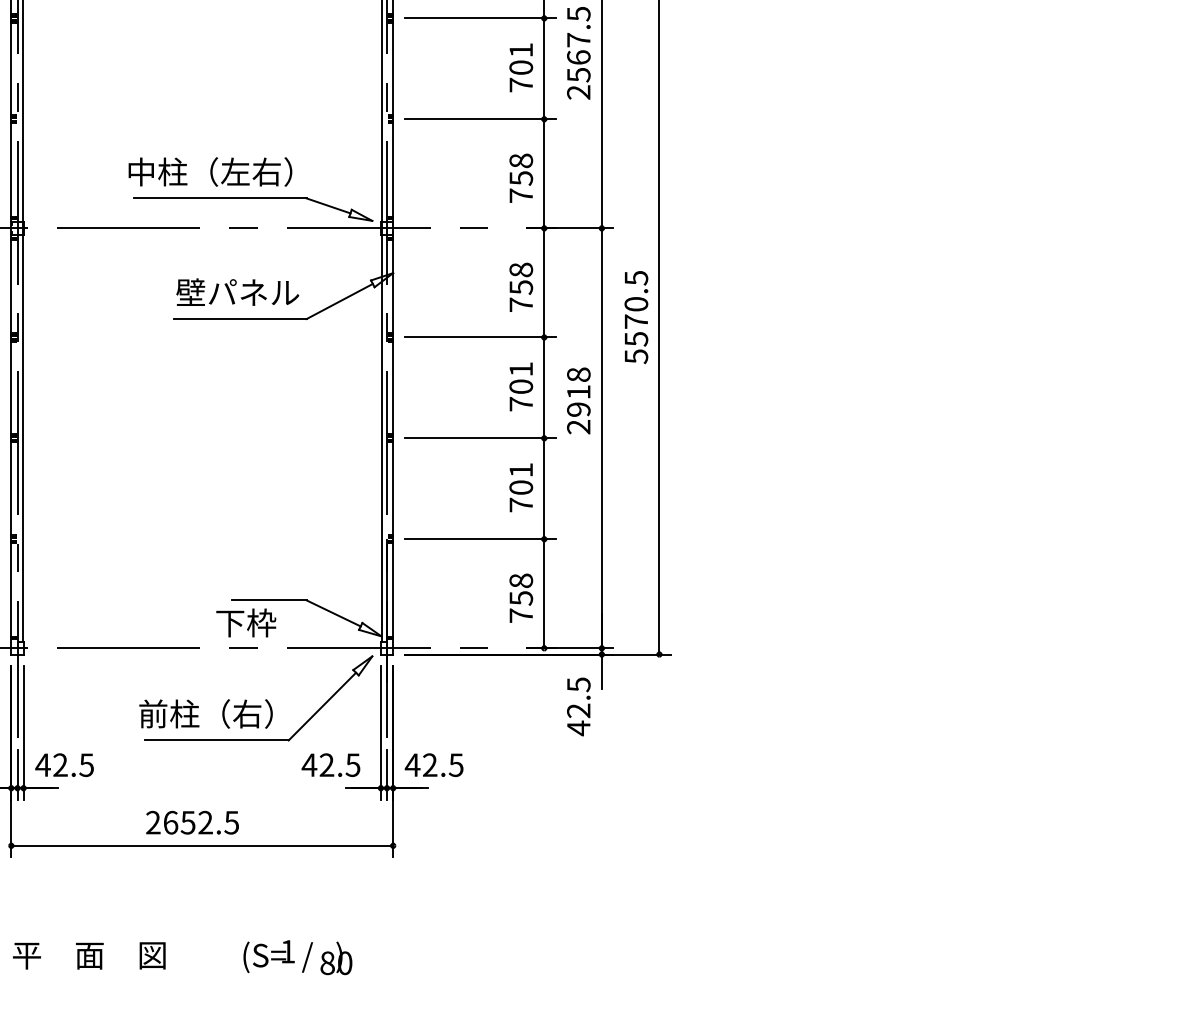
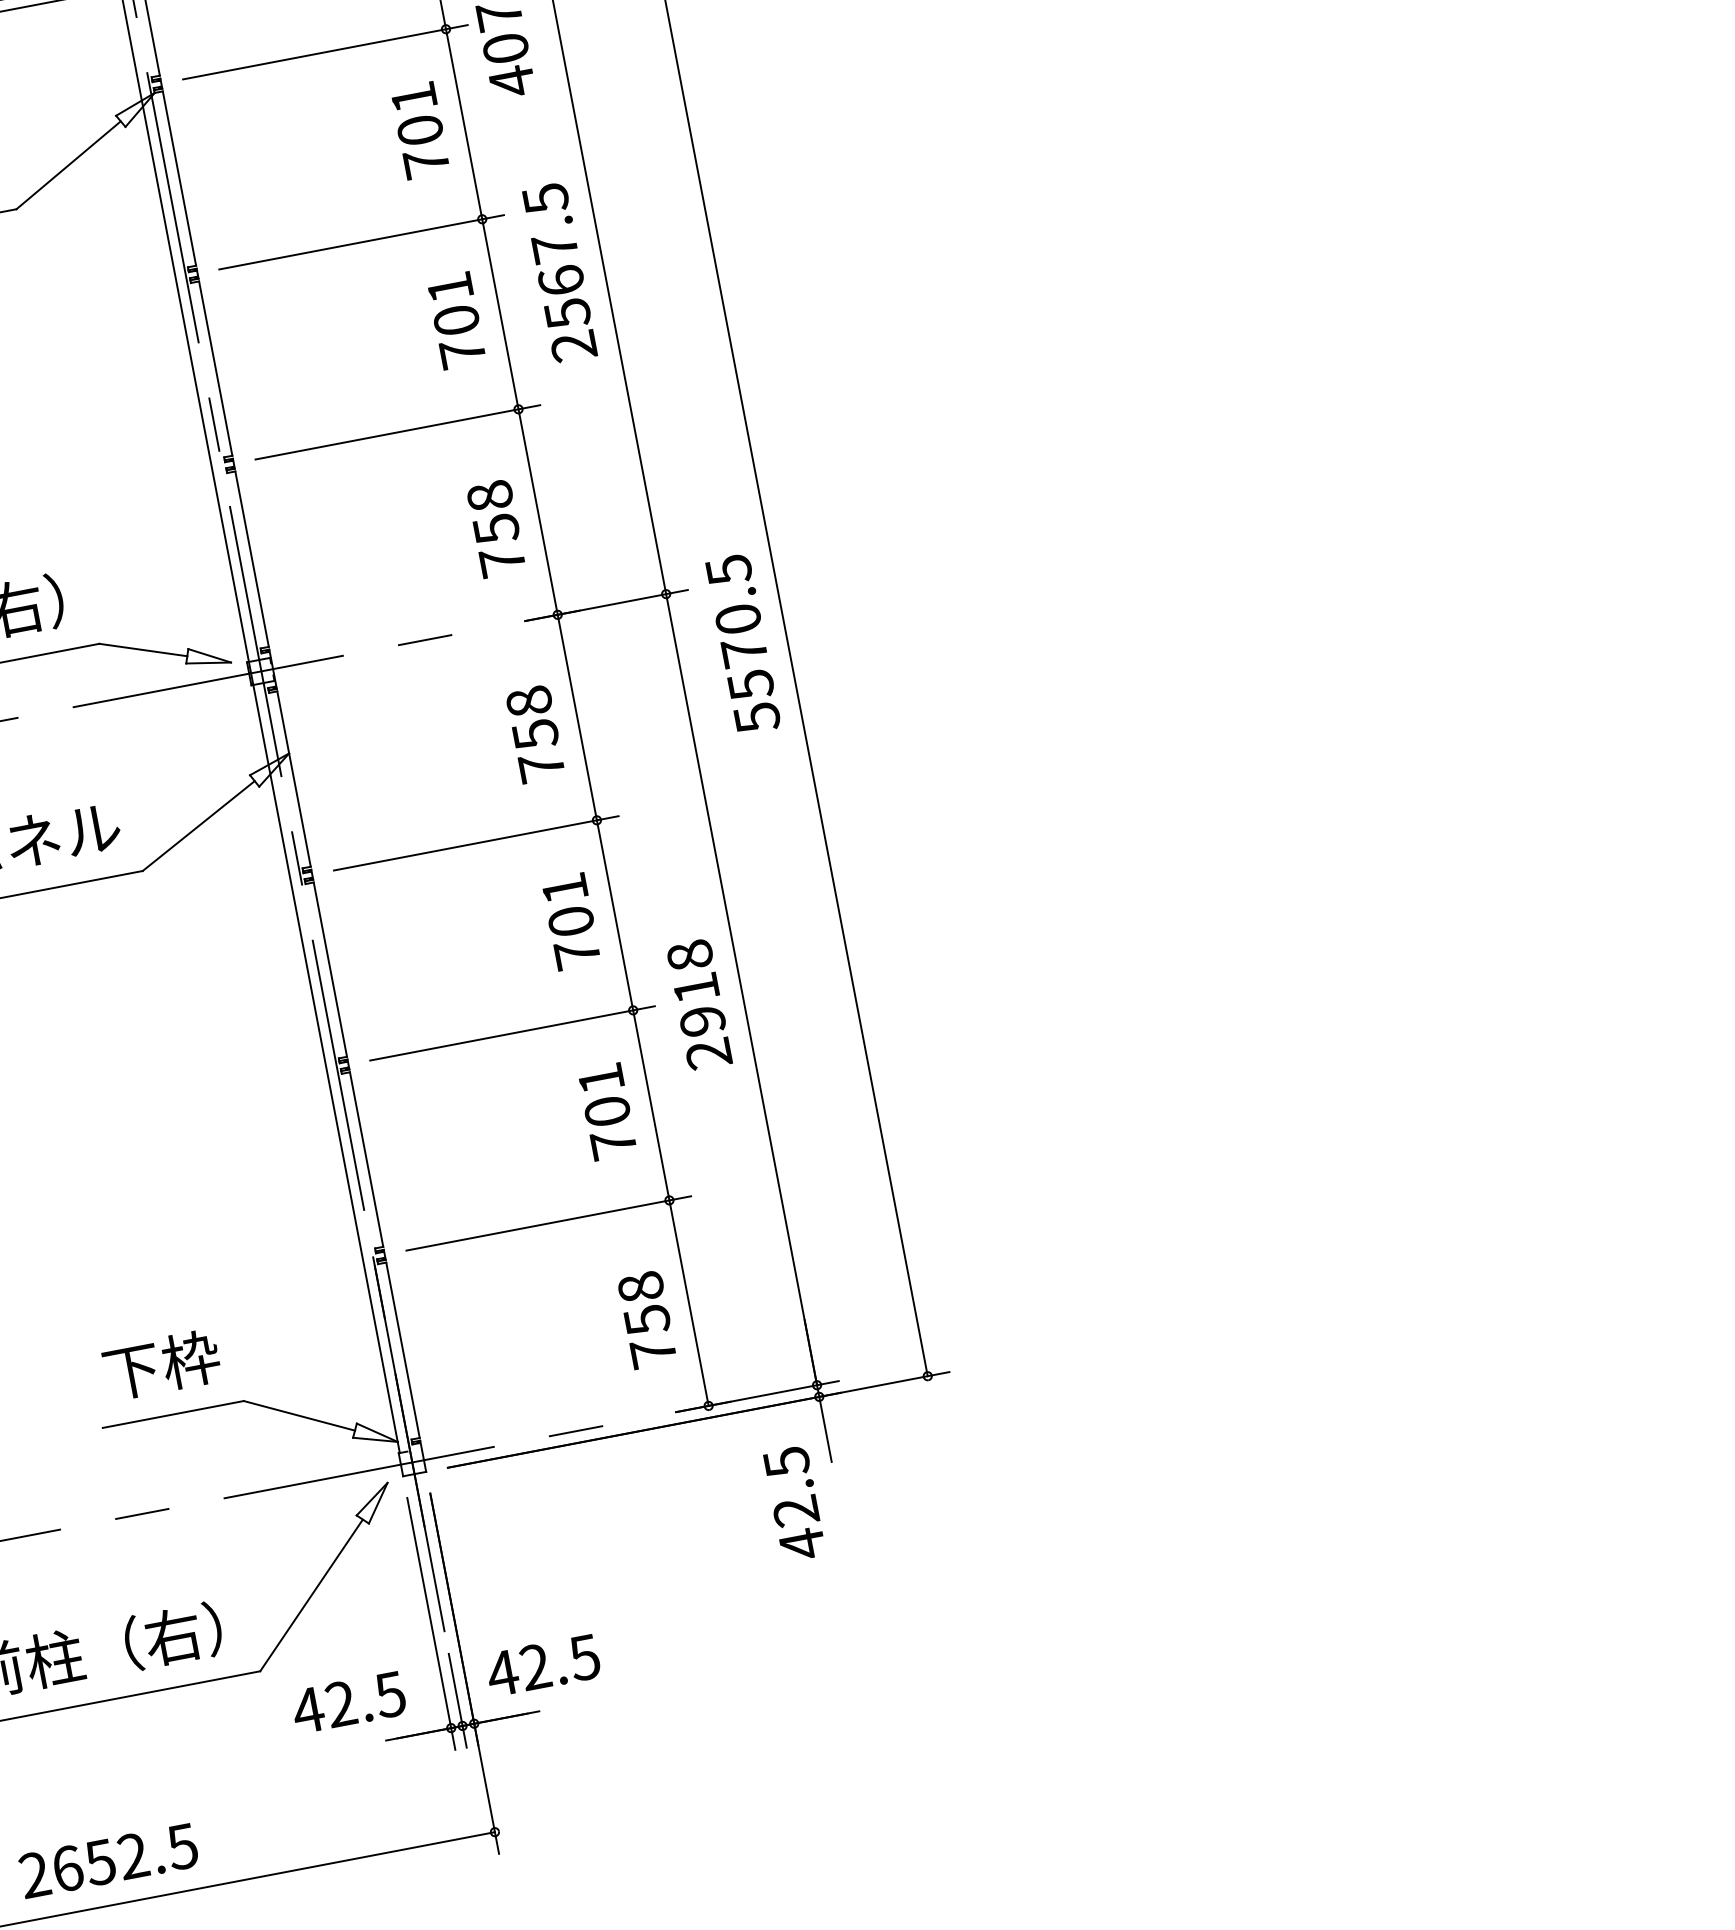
text: (636, 317) -> (743, 644), moved
text: (578, 400) -> (698, 1004), moved
text: (246, 622) -> (162, 1364), moved

